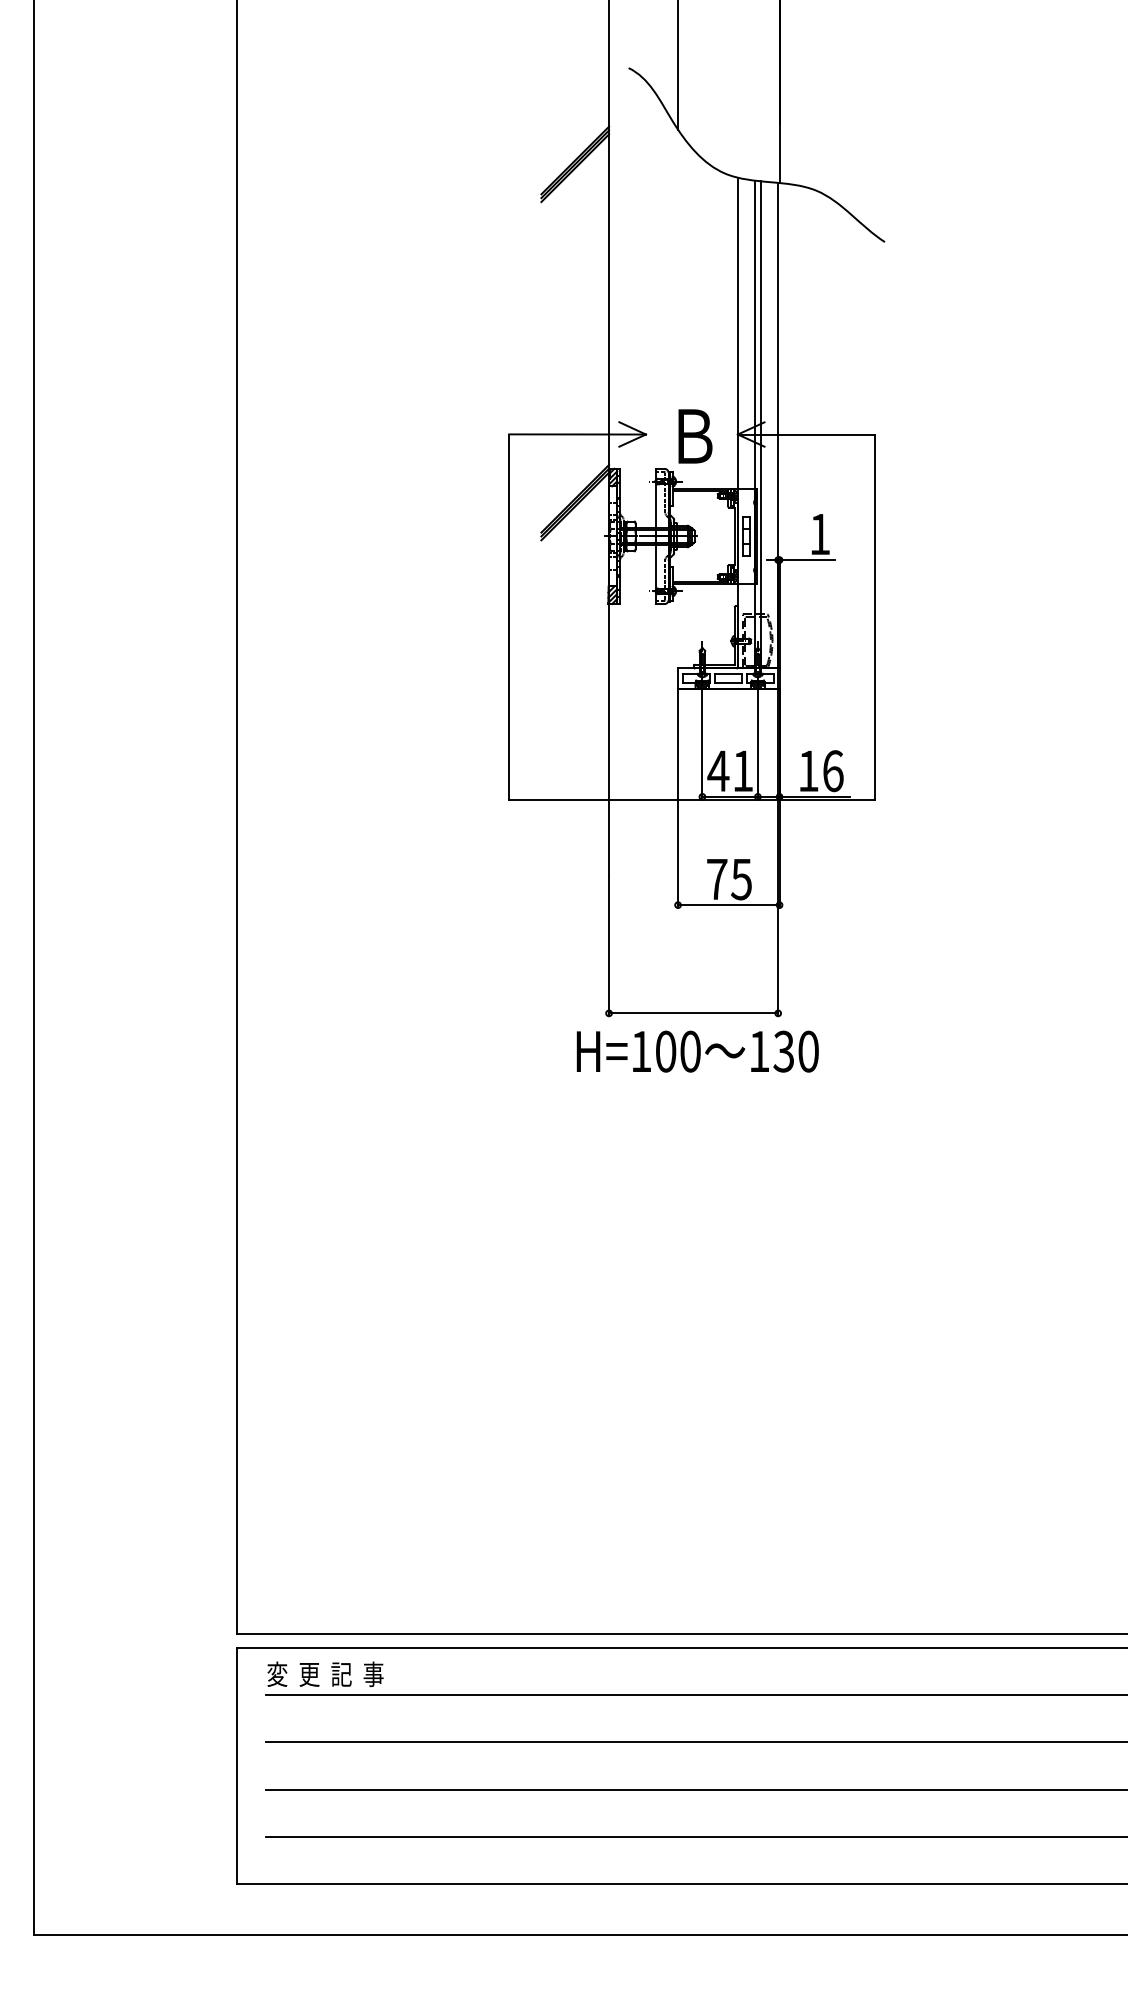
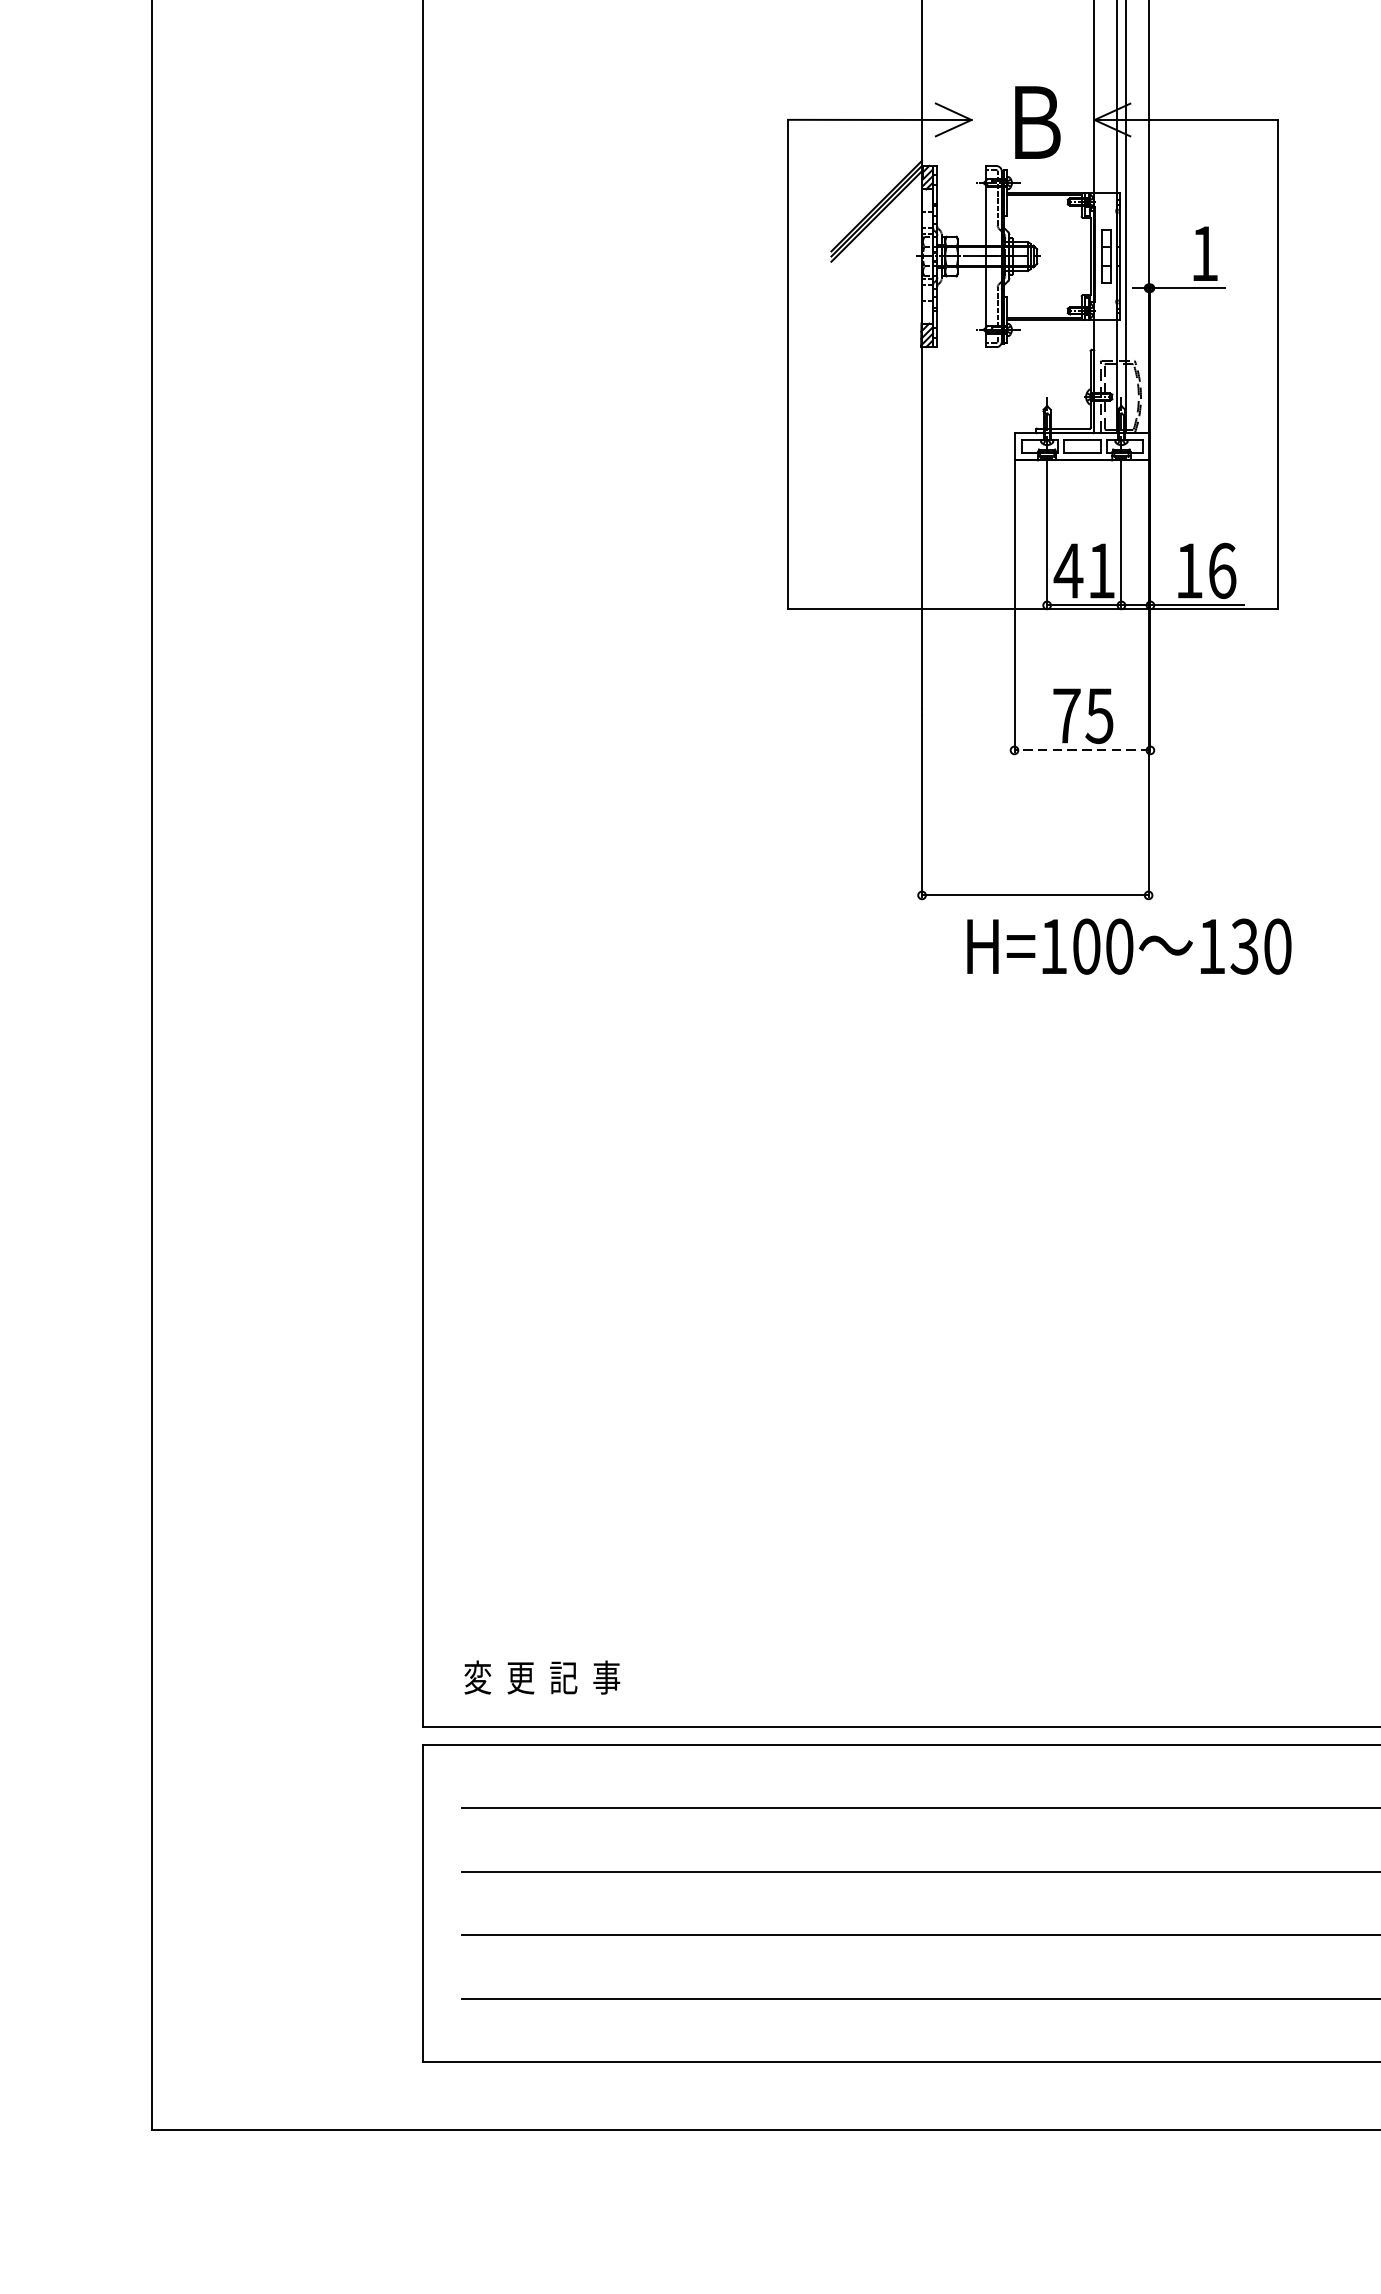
line: (728, 905) -> (1082, 750), solid -> dashed
text: (697, 1051) -> (1128, 946), moved
text: (325, 1673) -> (542, 1676), moved

